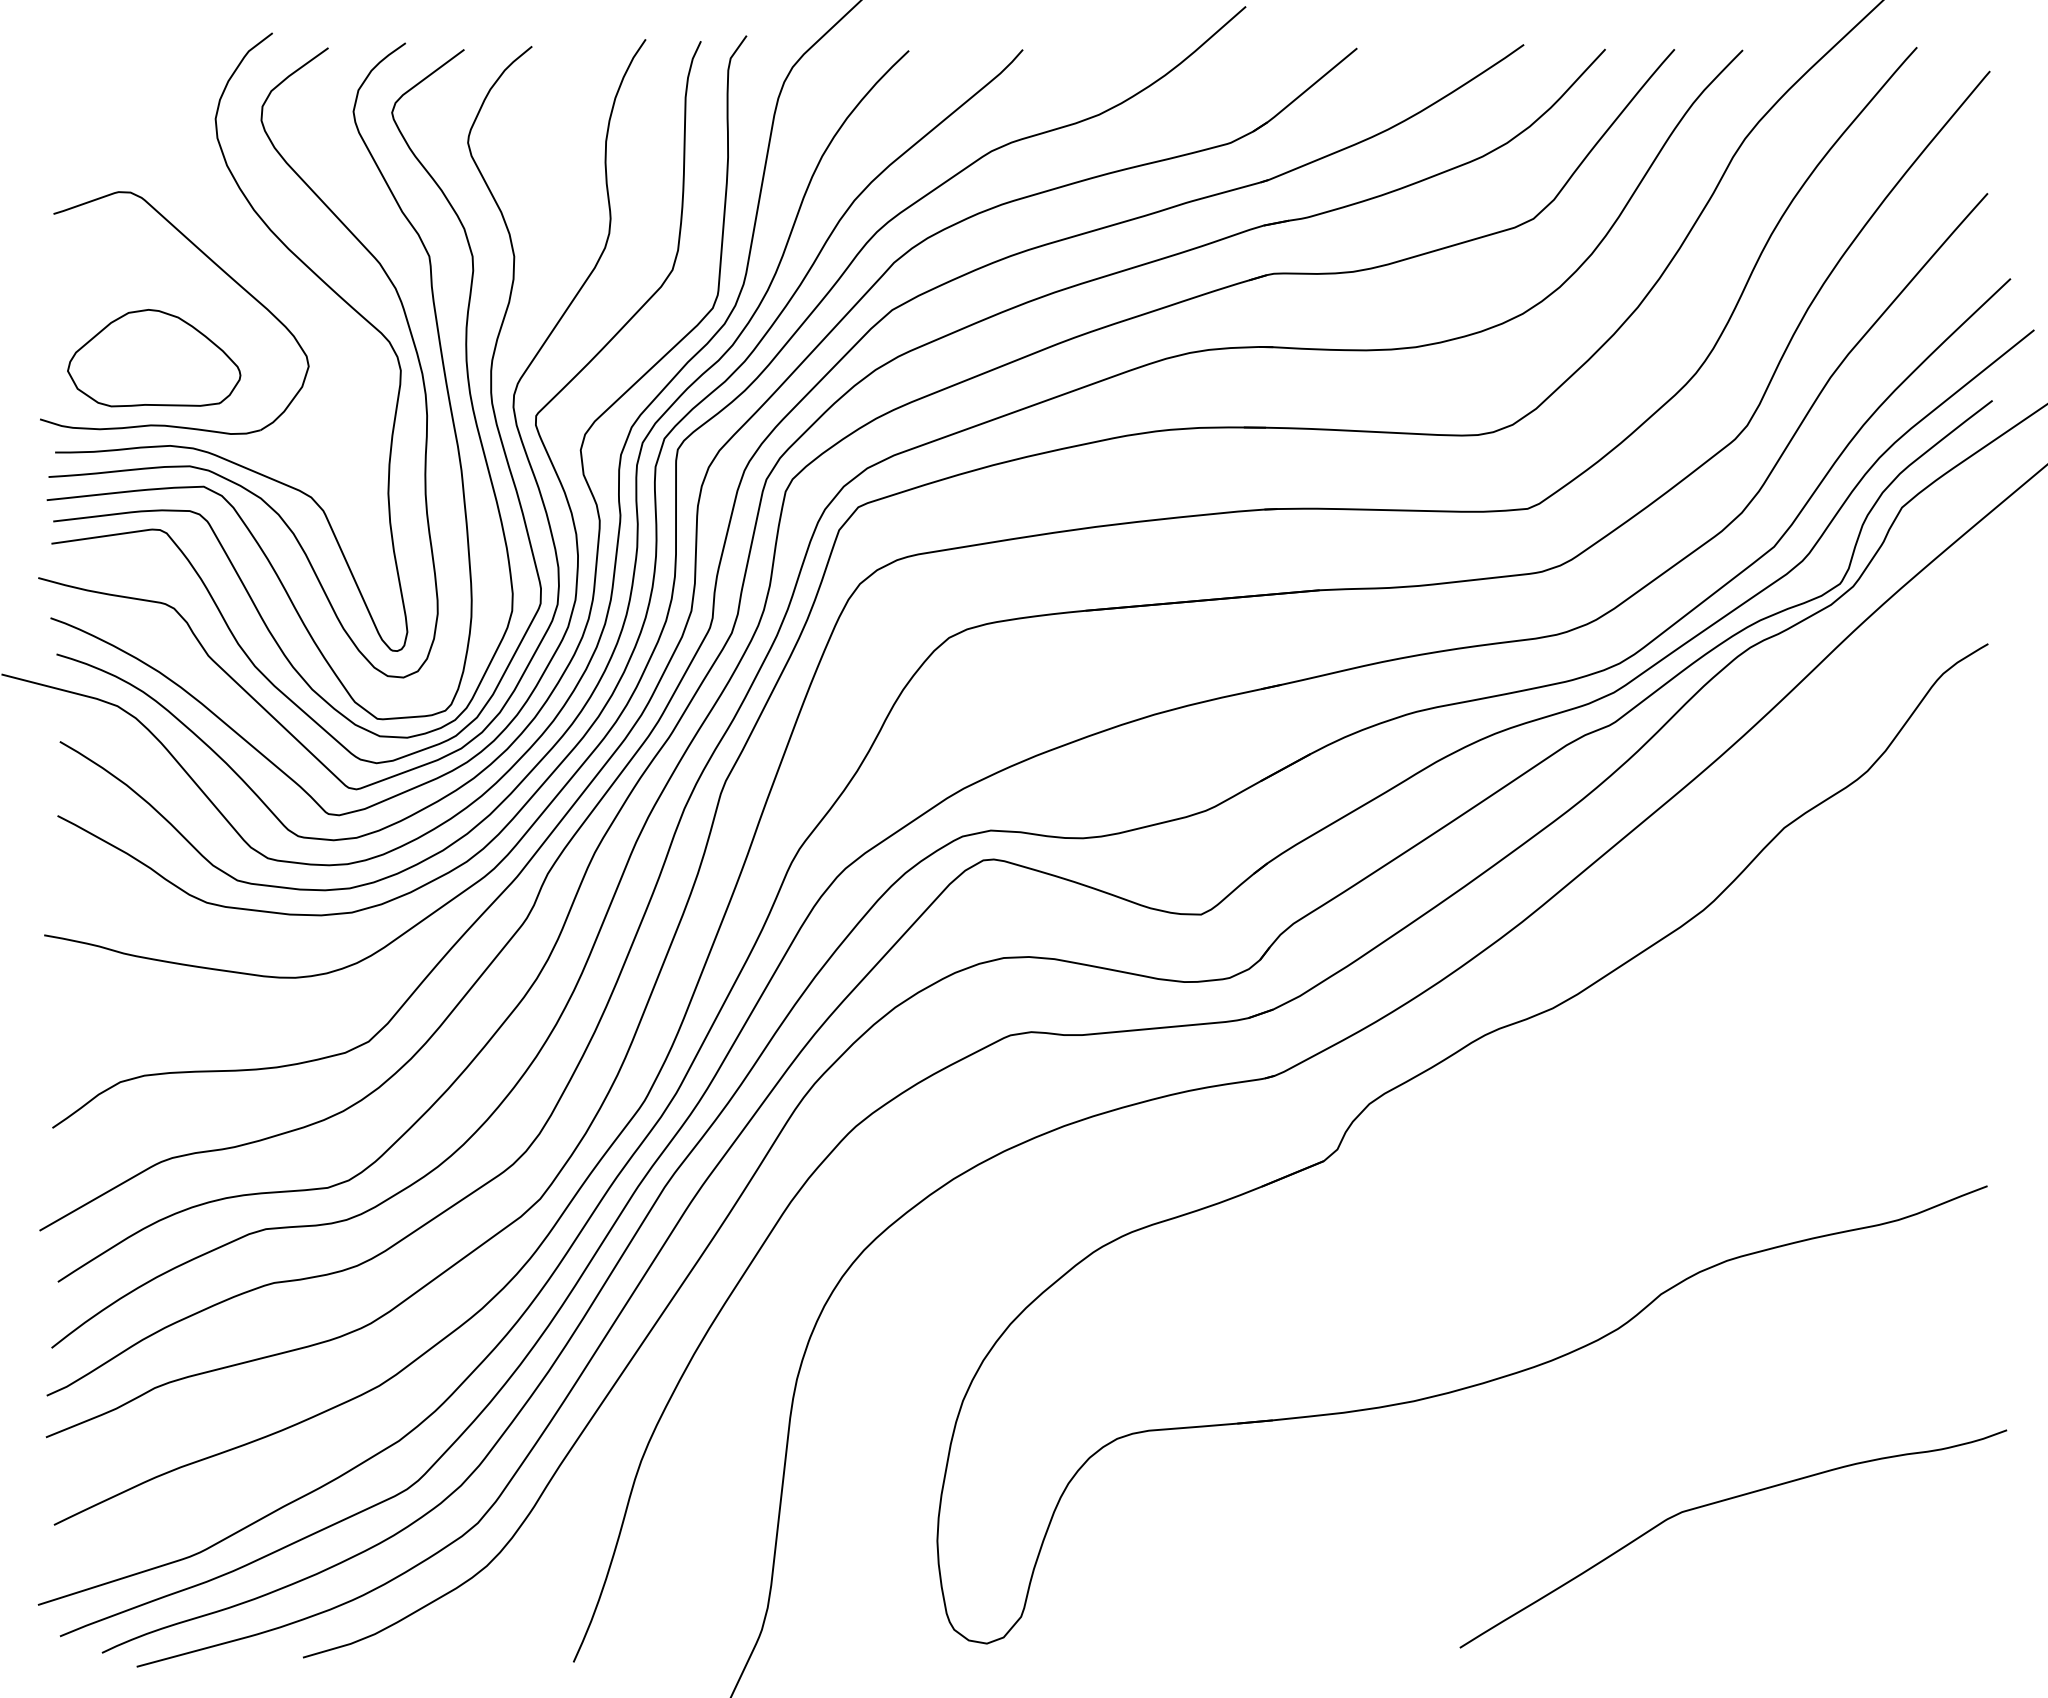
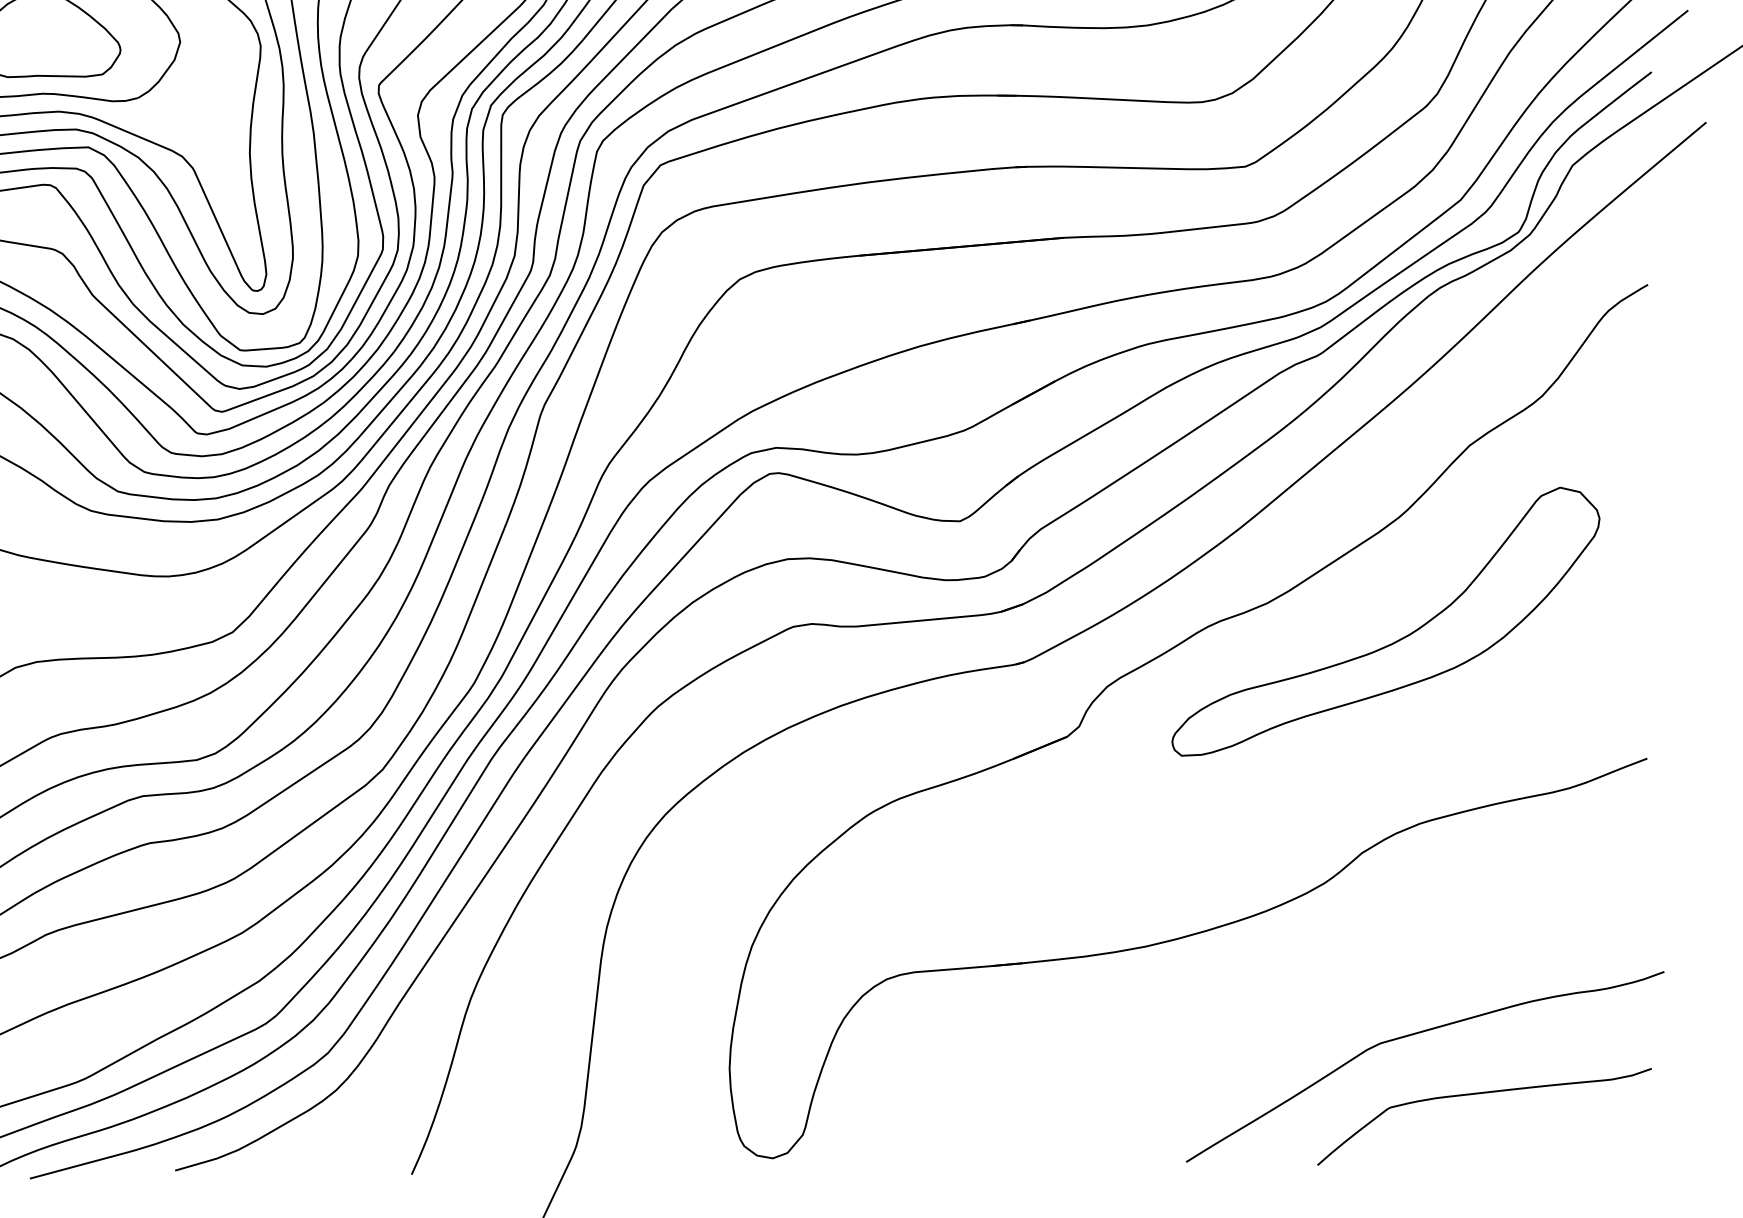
part: (1703, 1049) -> (1399, 639), added
curve: (1794, 1570) -> (1478, 1094), added

